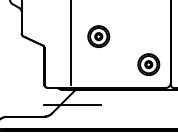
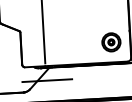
part: (98, 36) -> (66, 20), removed

